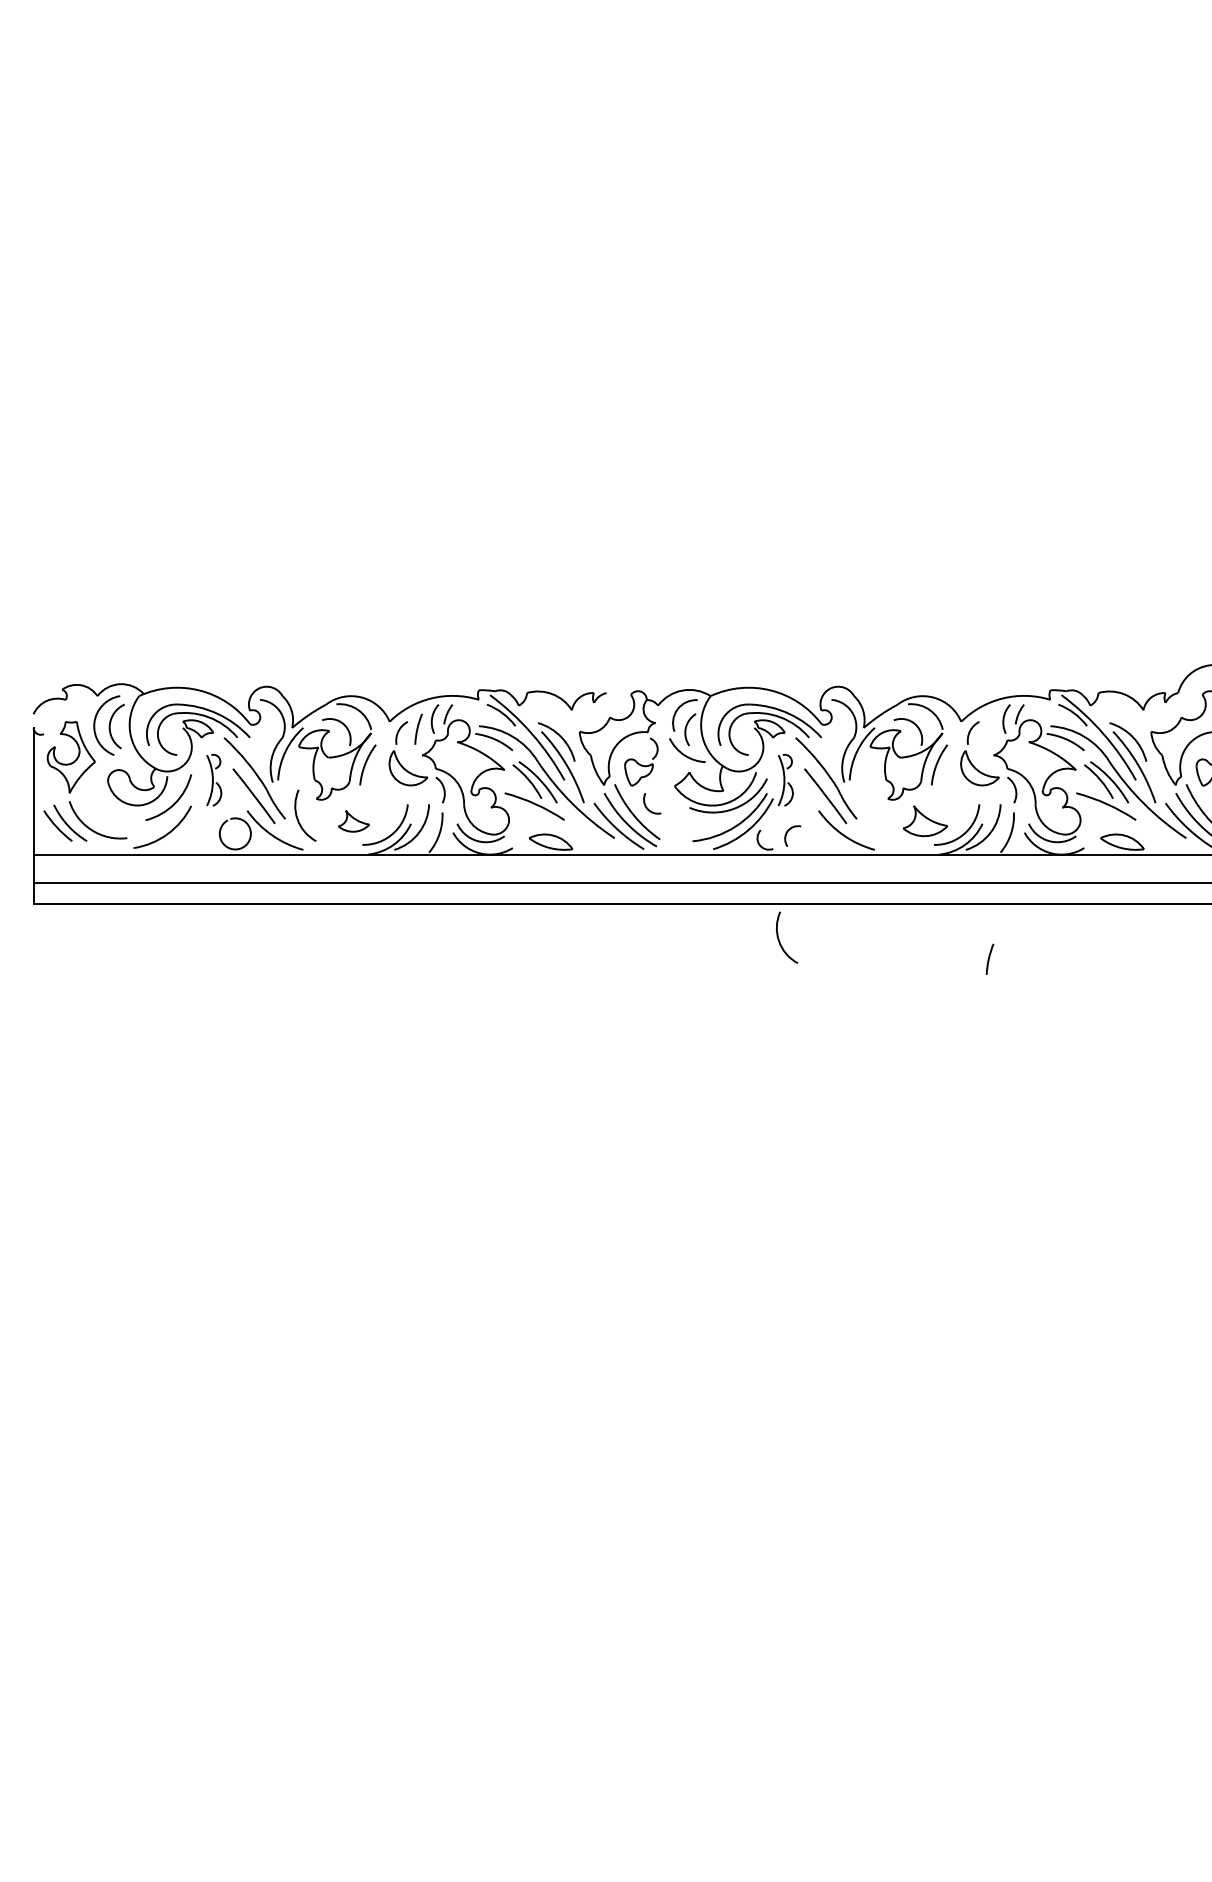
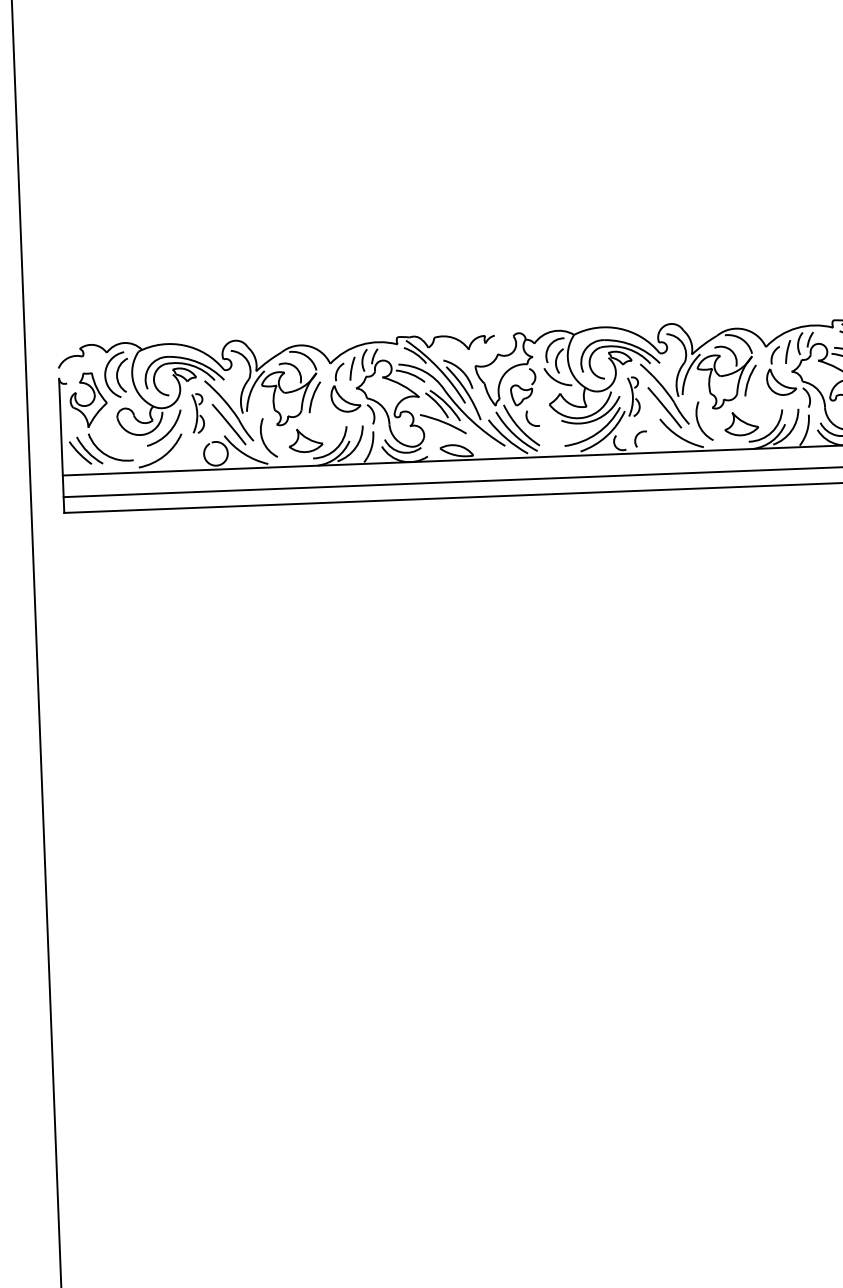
part: (353, 821) -> (305, 440), size x1.43
arc: (779, 938) -> (698, 421), moved
arc: (989, 958) -> (787, 351), moved

